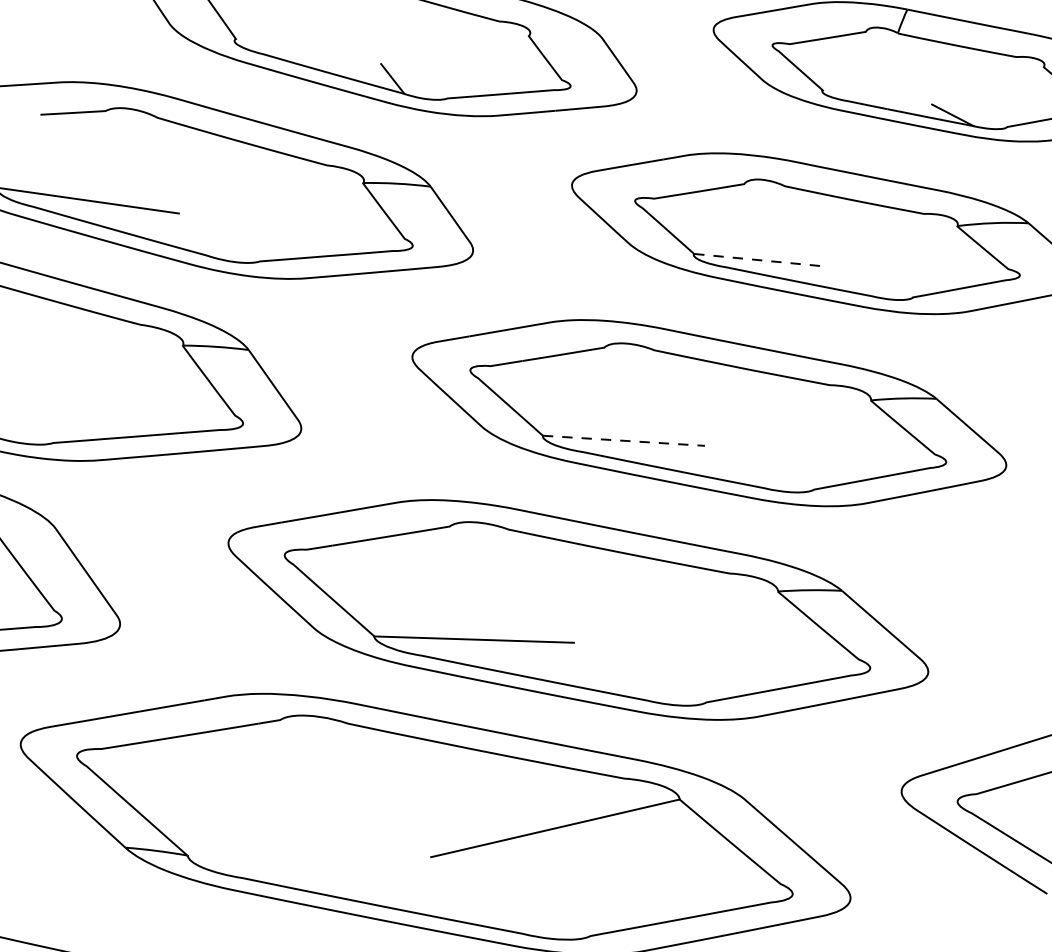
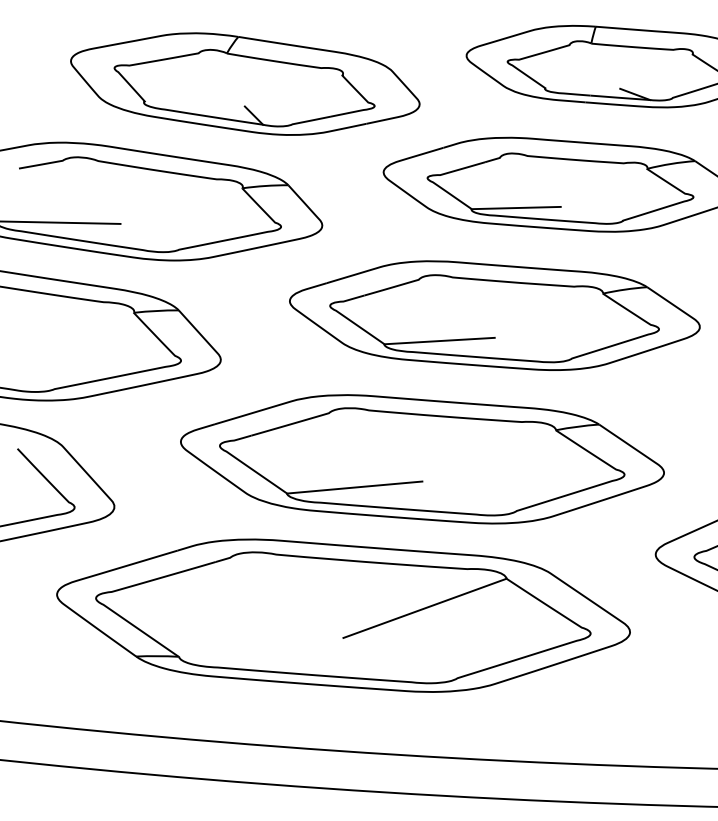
line: (759, 260) -> (516, 208), dashed -> solid
line: (625, 441) -> (440, 341), dashed -> solid

